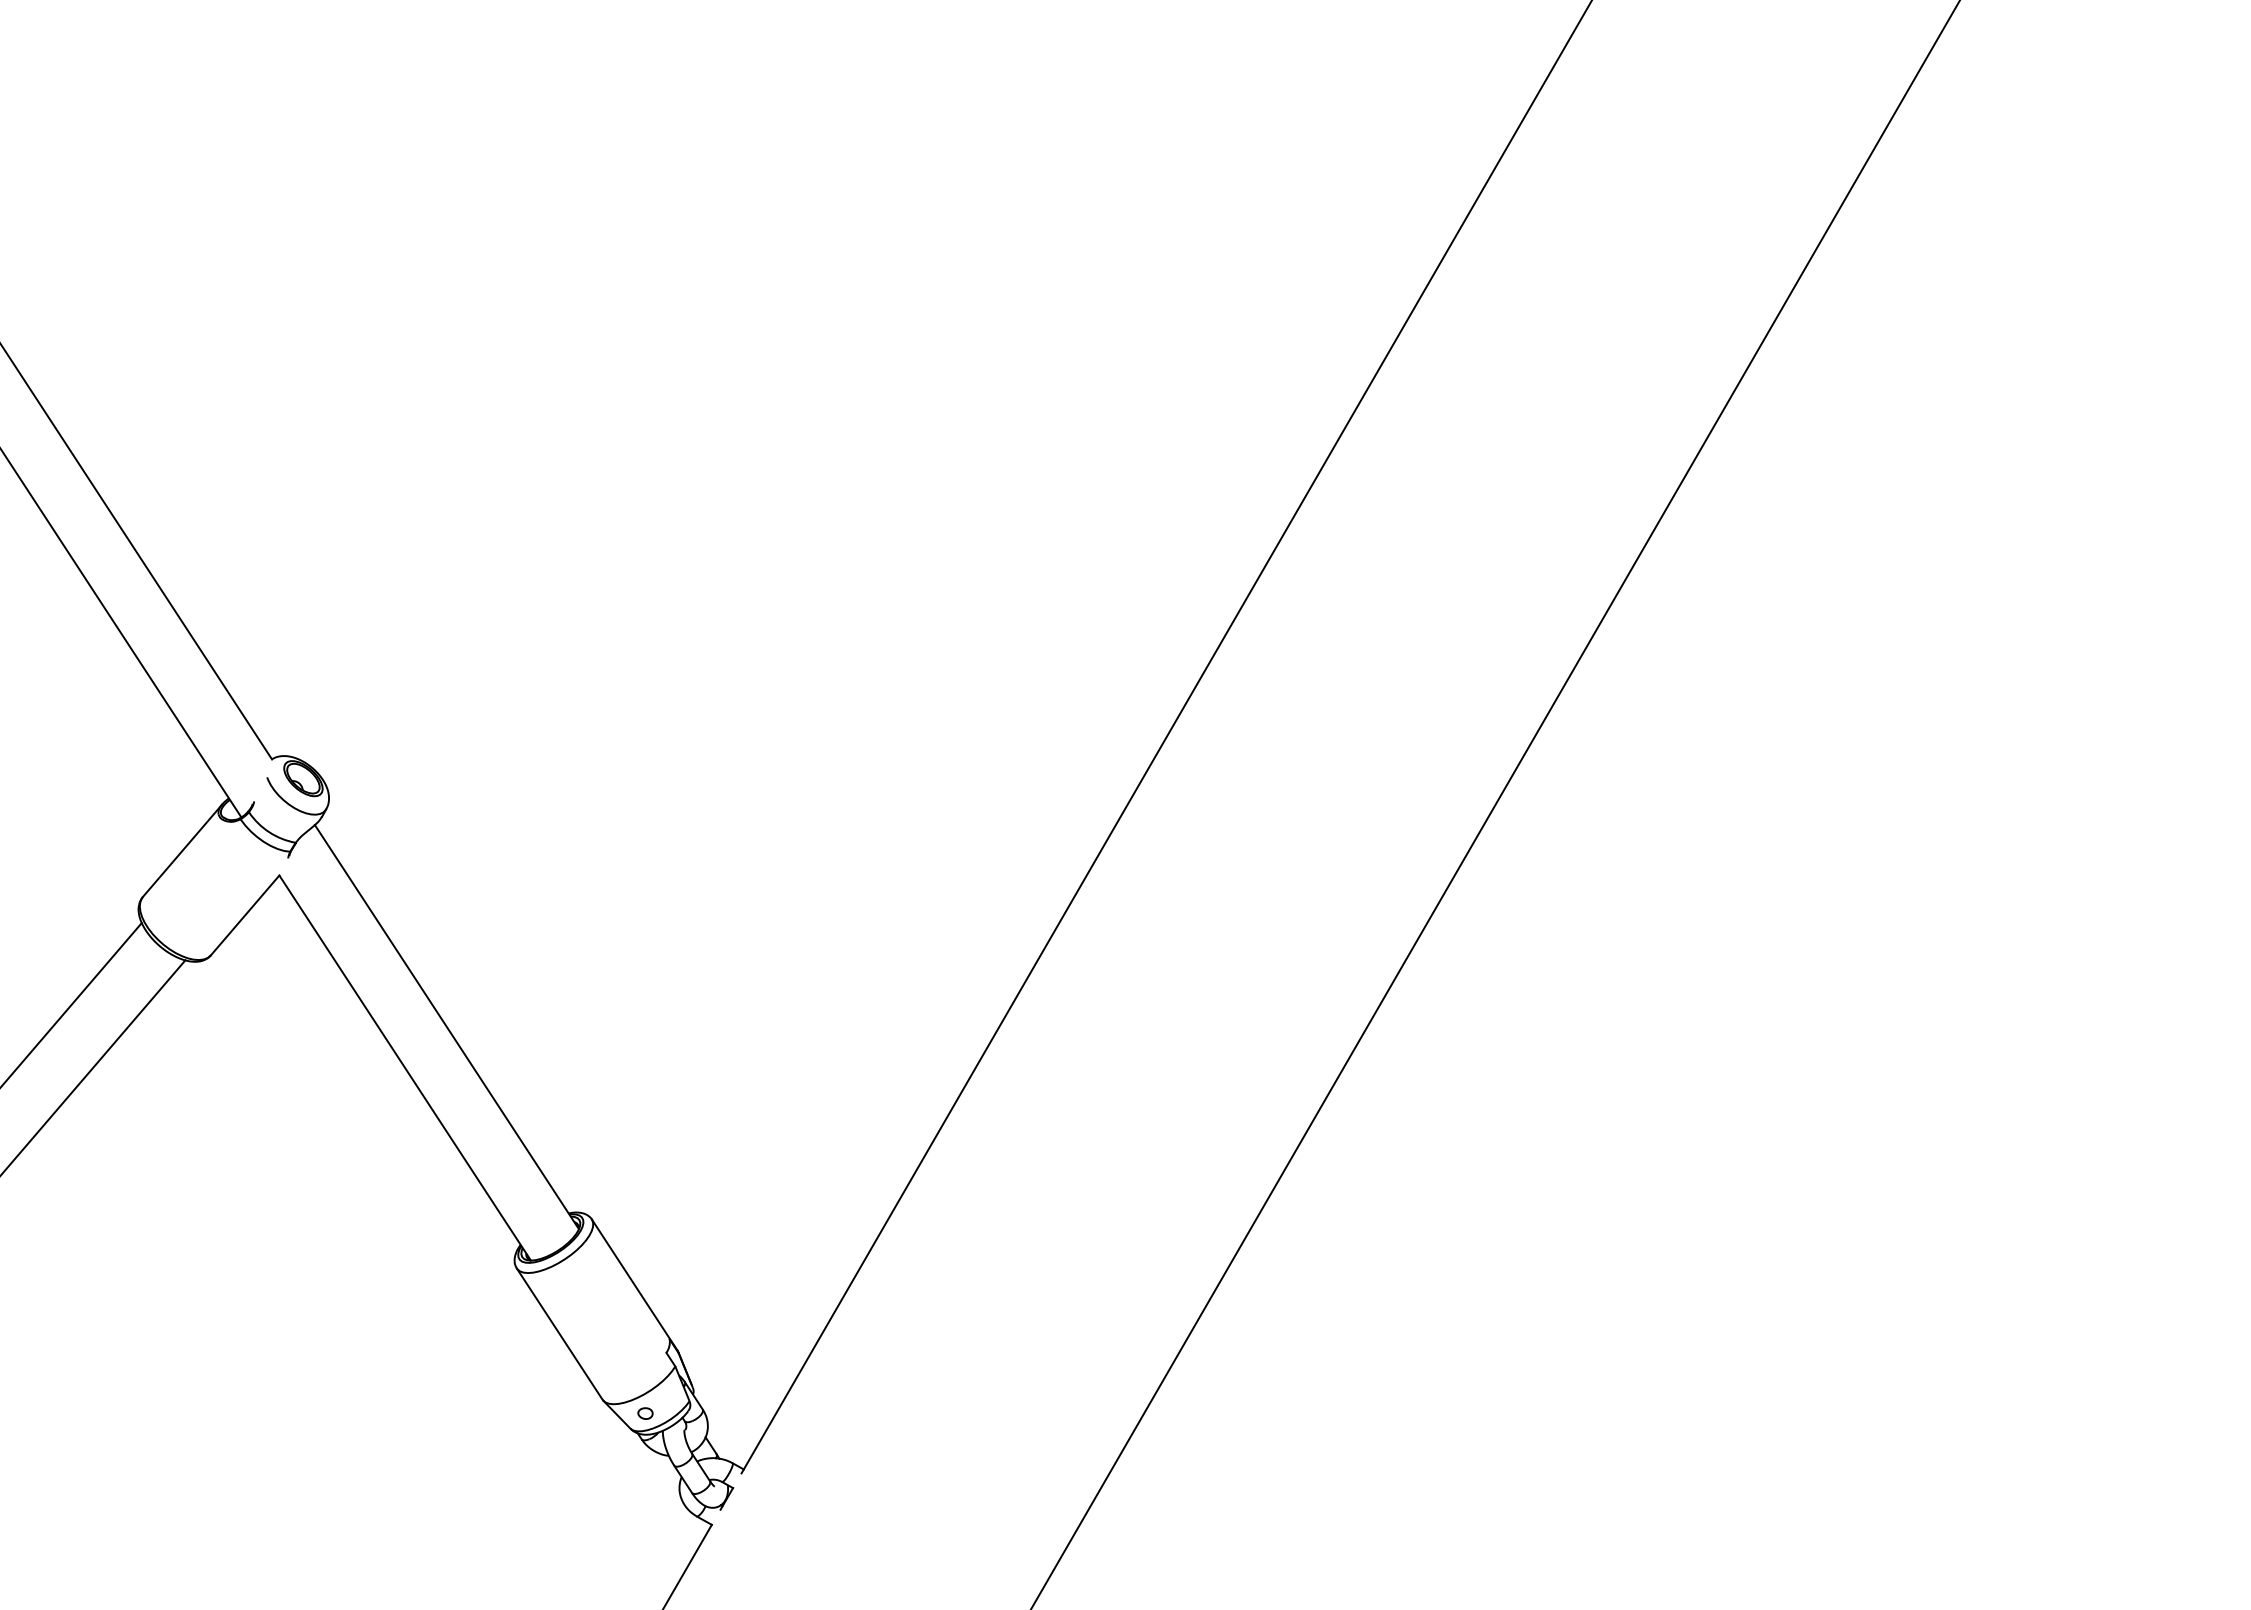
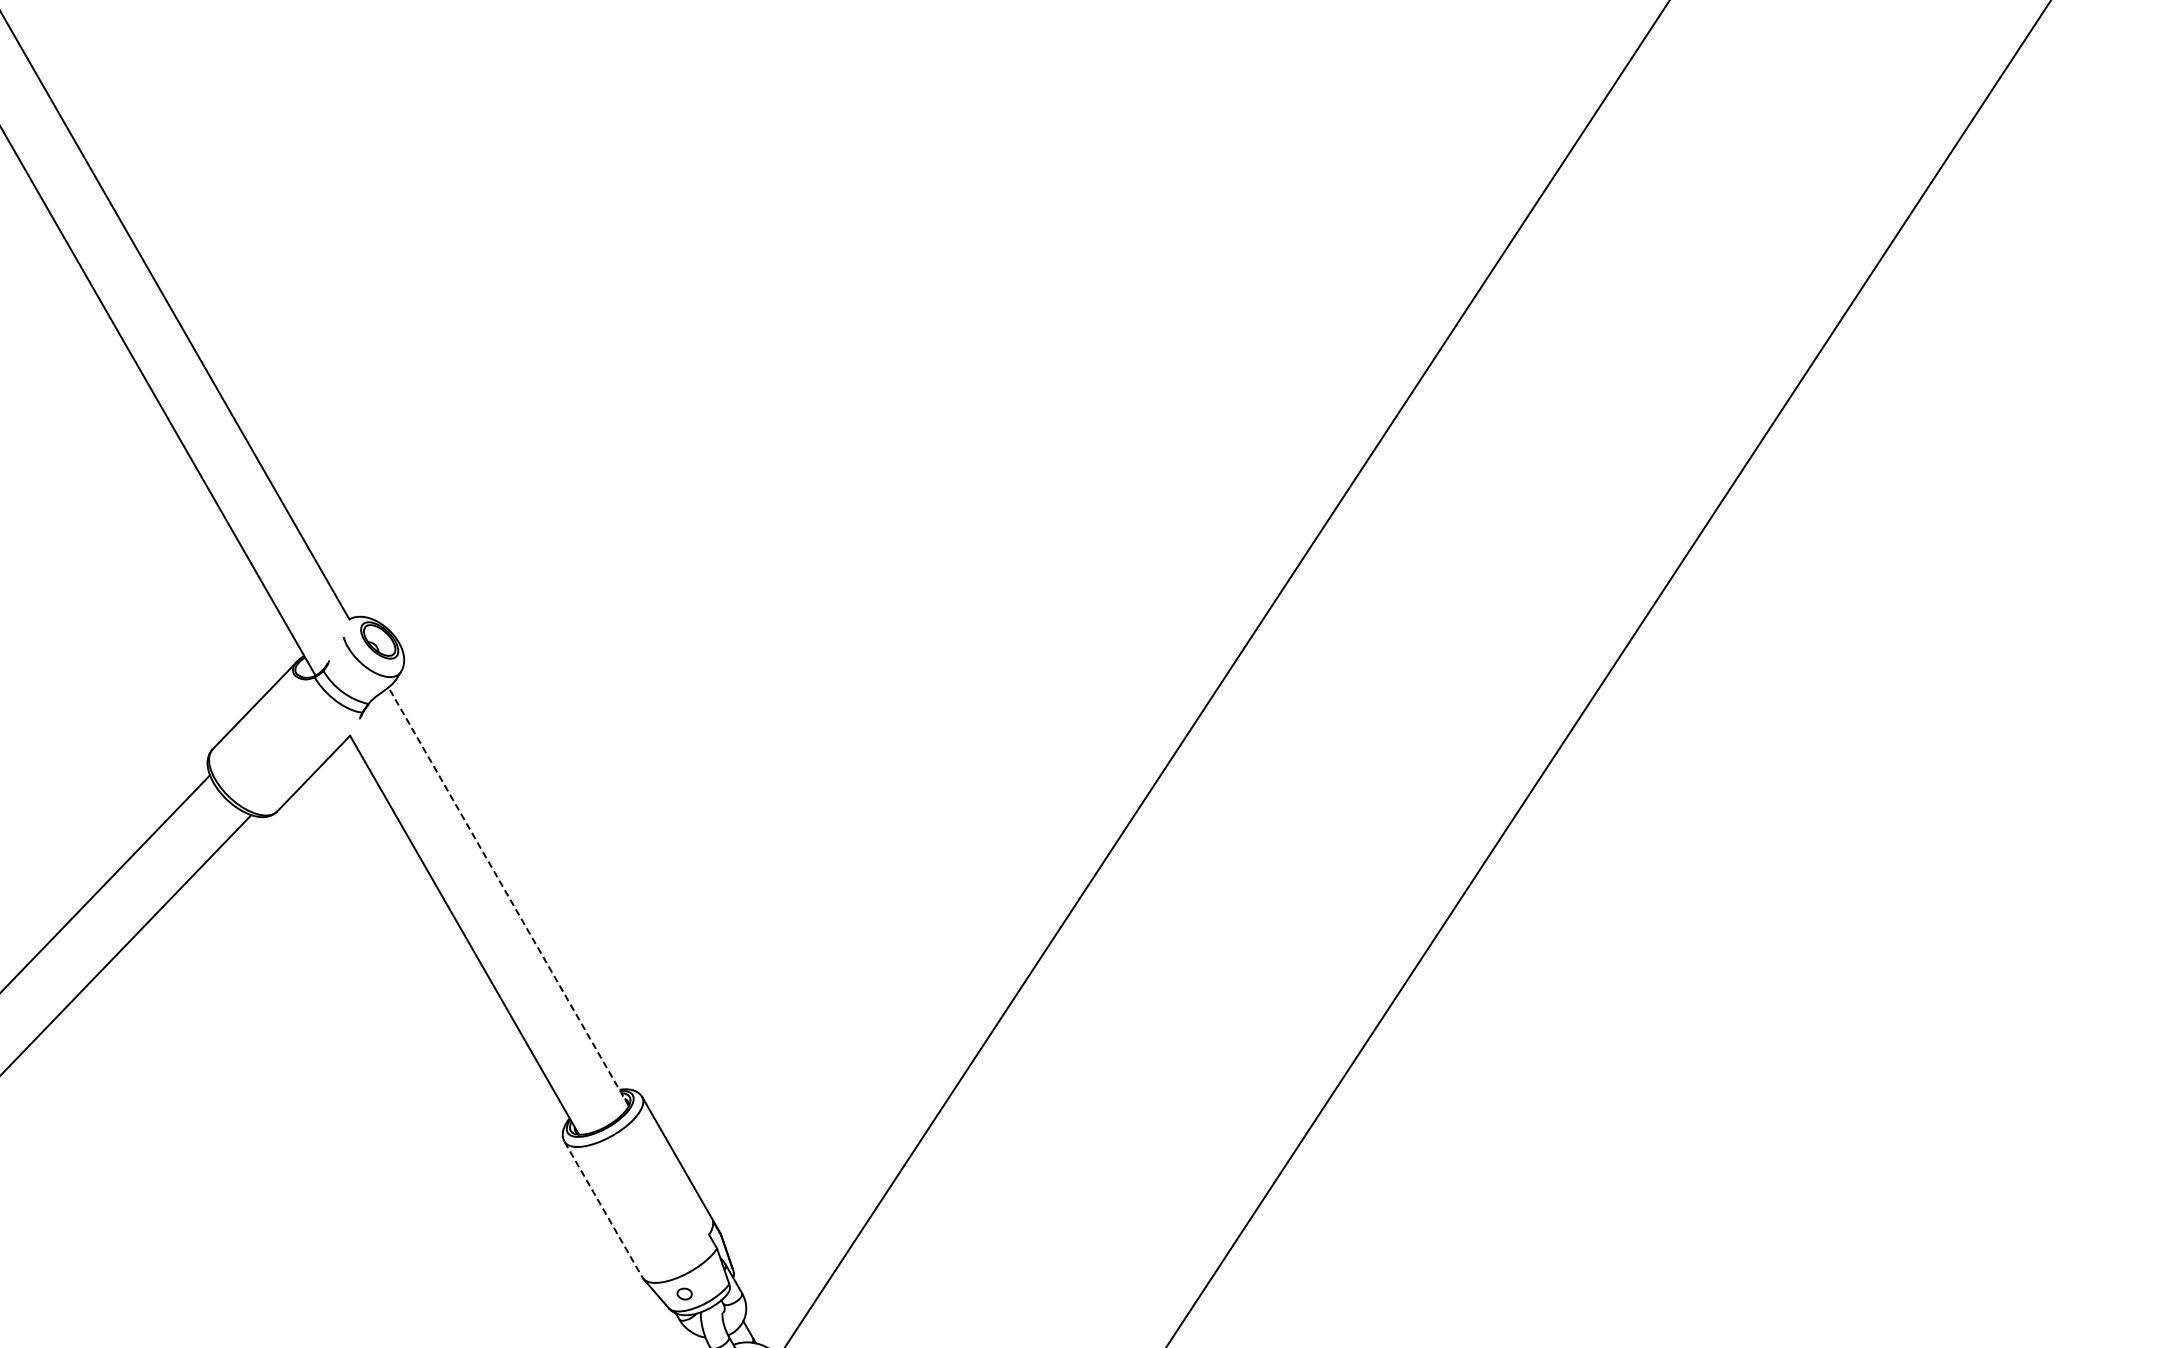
line: (446, 1026) -> (508, 896), solid -> dashed
line: (560, 1334) -> (604, 1210), solid -> dashed

